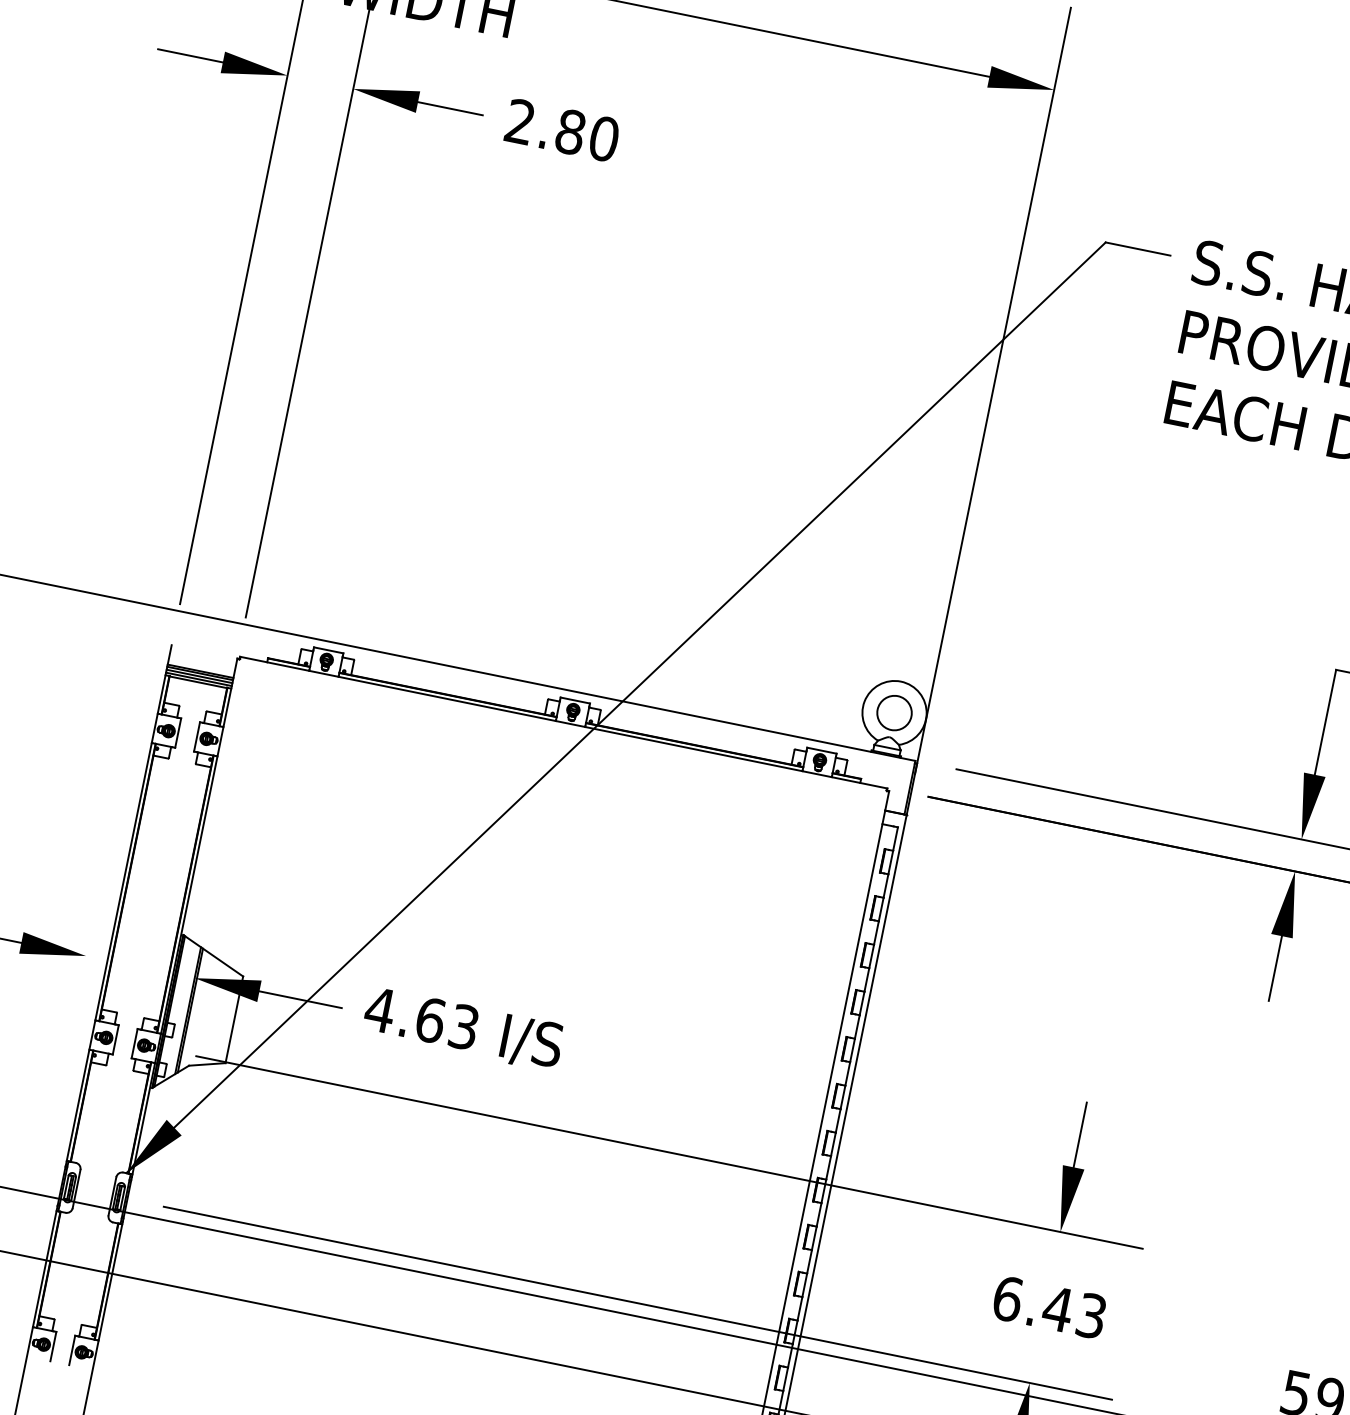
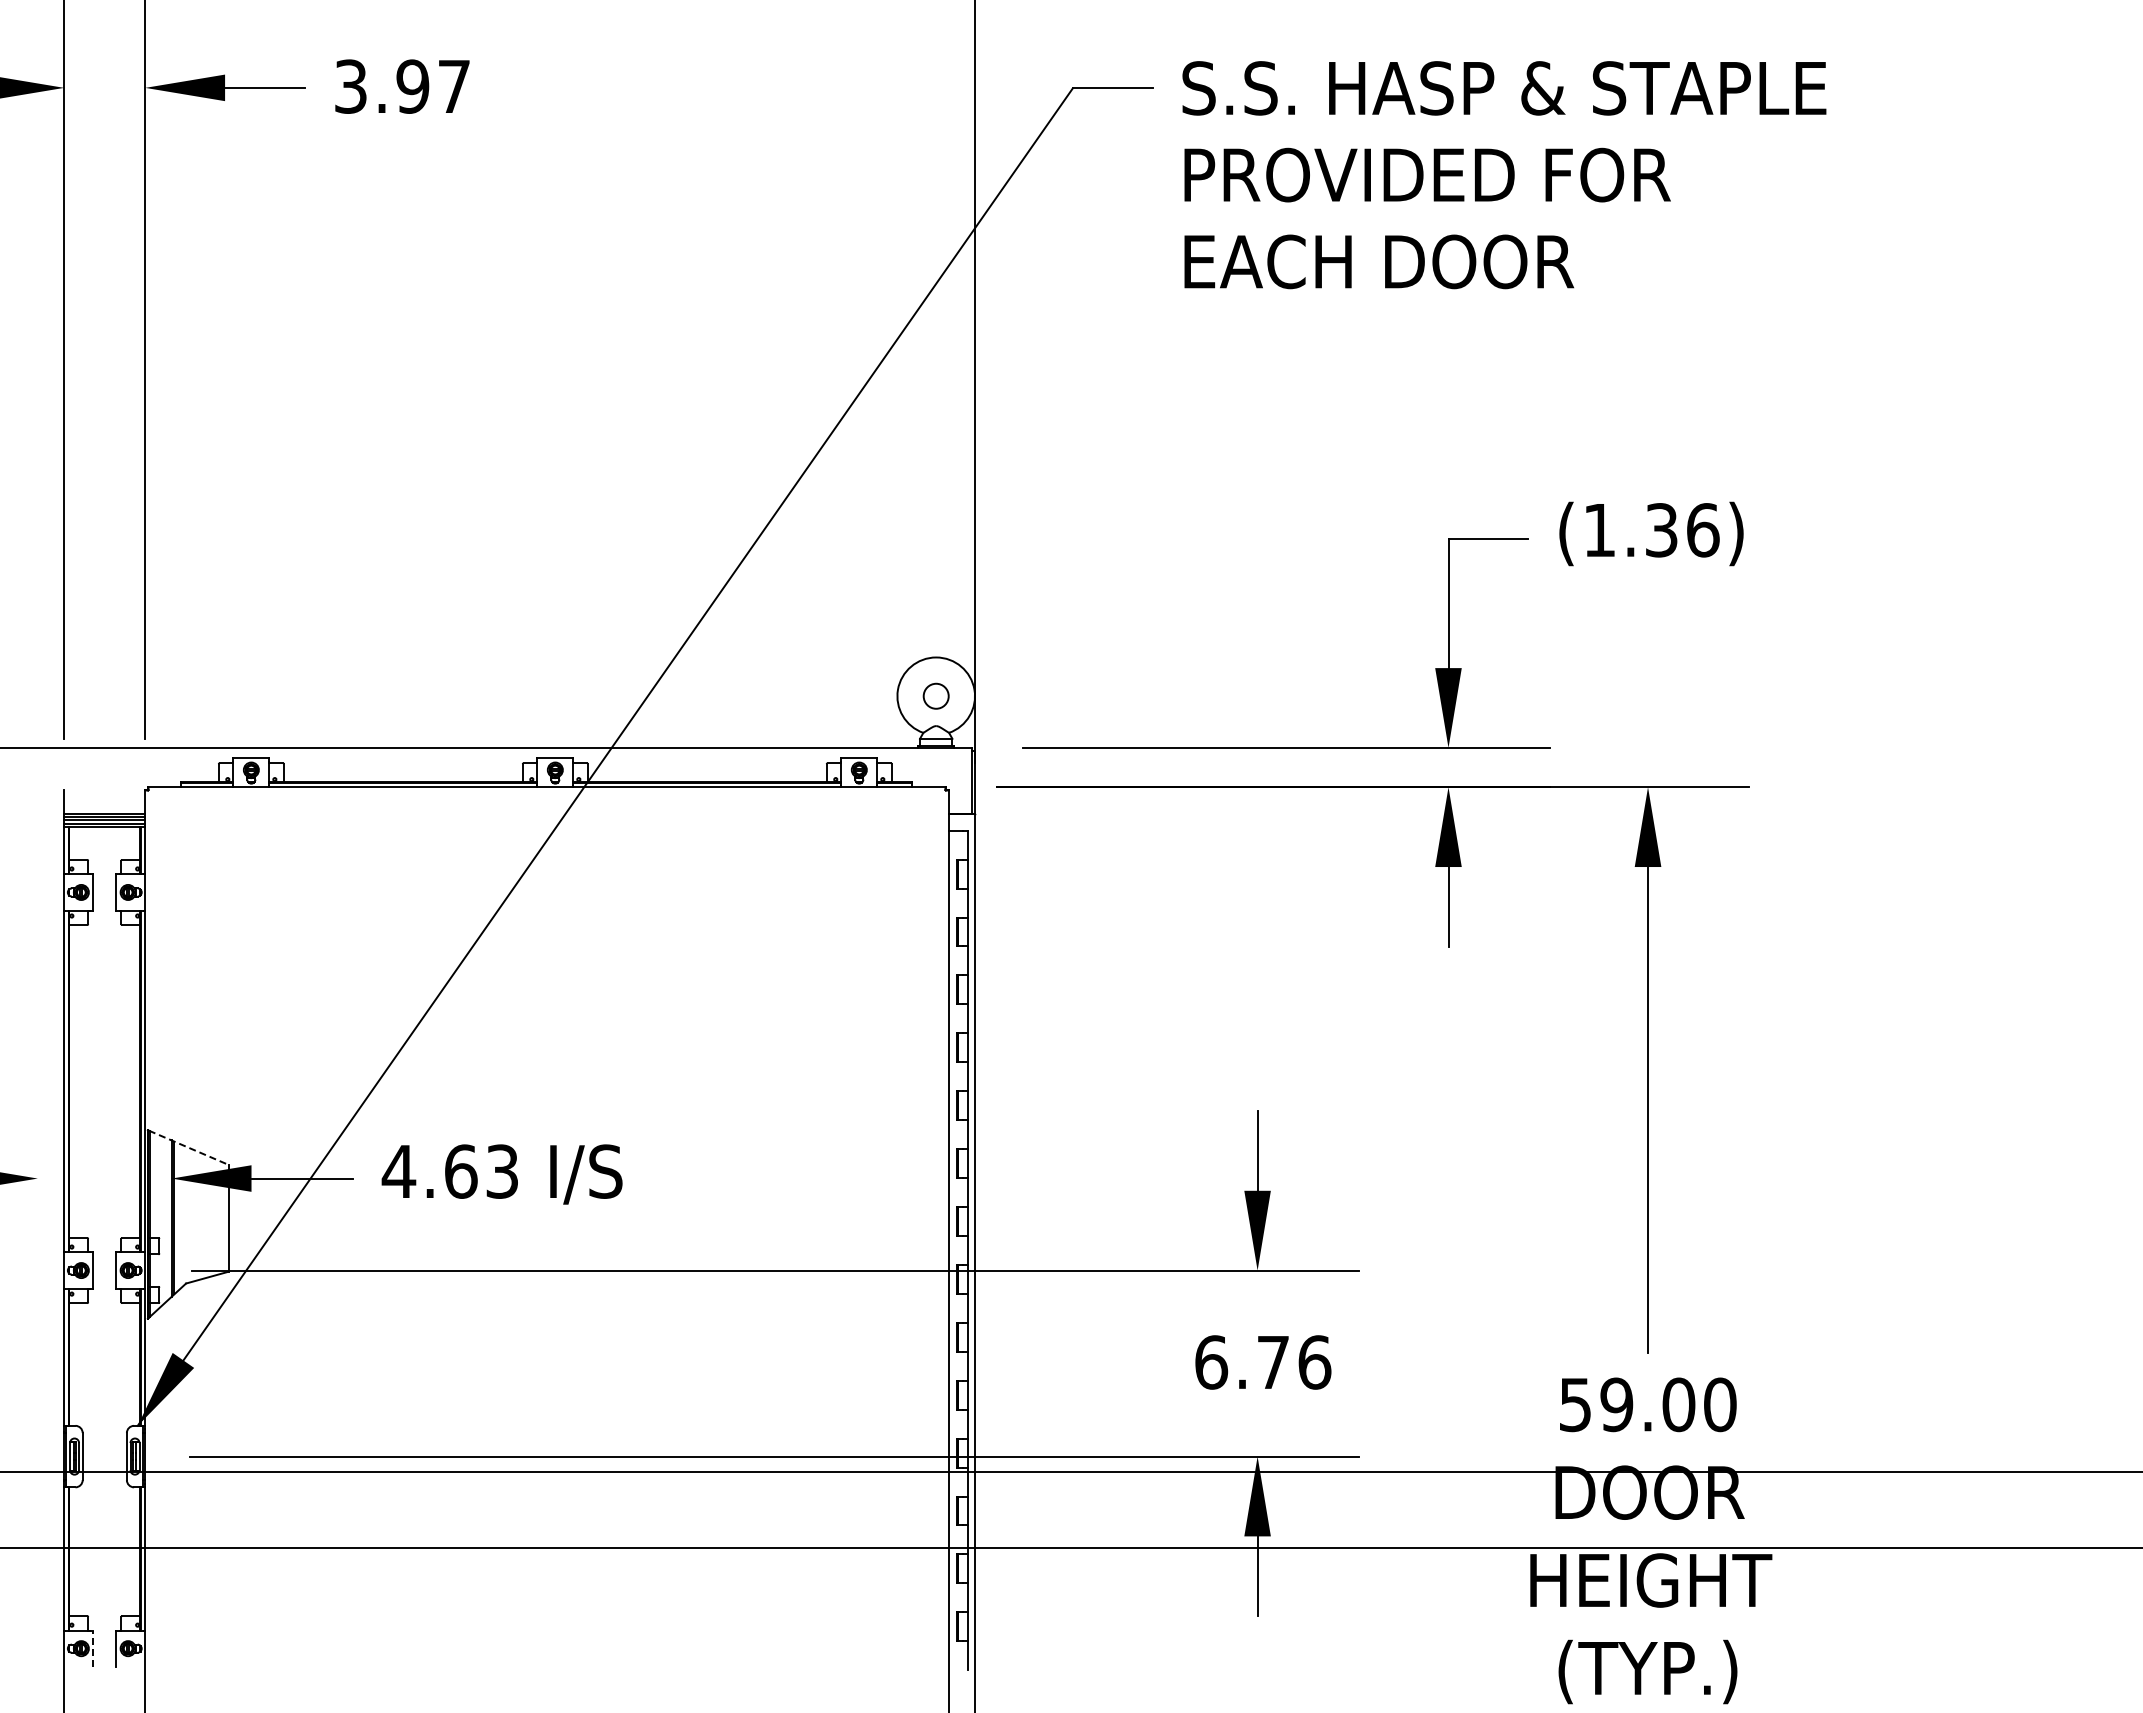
text: (562, 130) -> (402, 86), 2.80 -> 3.97
circle: (894, 713) -> (936, 696), size x0.6
line: (214, 955) -> (189, 1147), solid -> dashed
text: (1074, 1312) -> (1293, 1362), 6.43 -> 6.76
line: (53, 1346) -> (93, 1648), solid -> dashed

